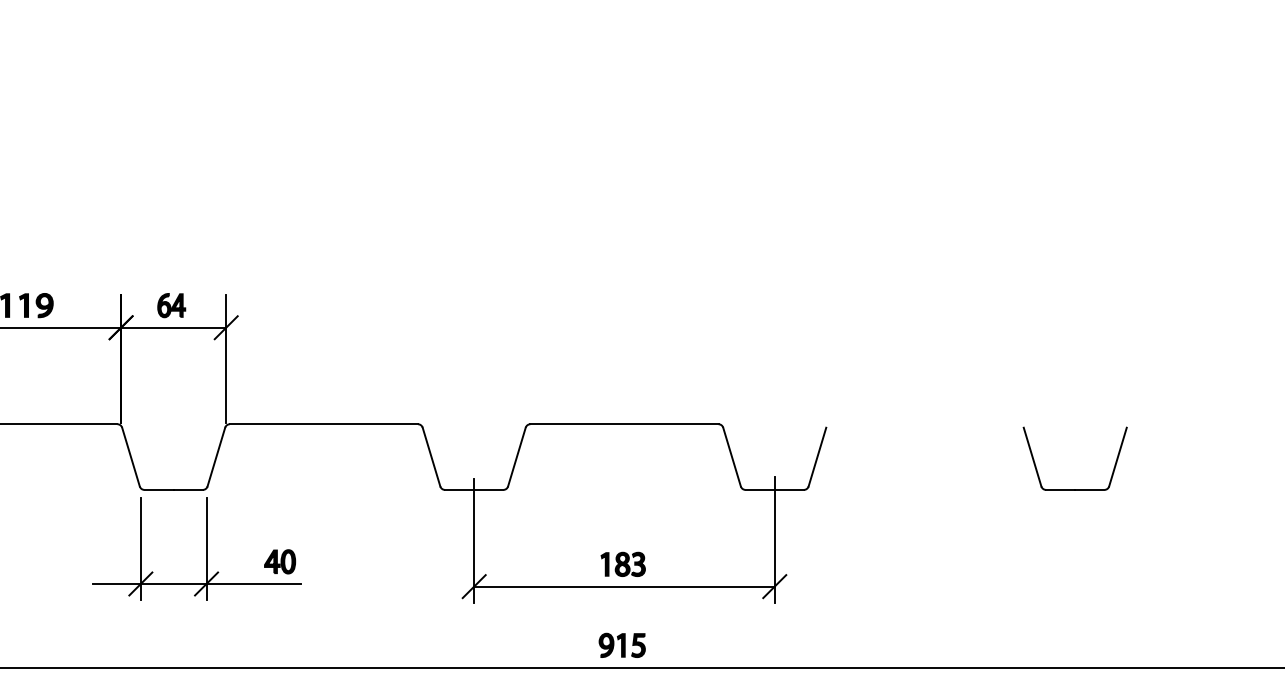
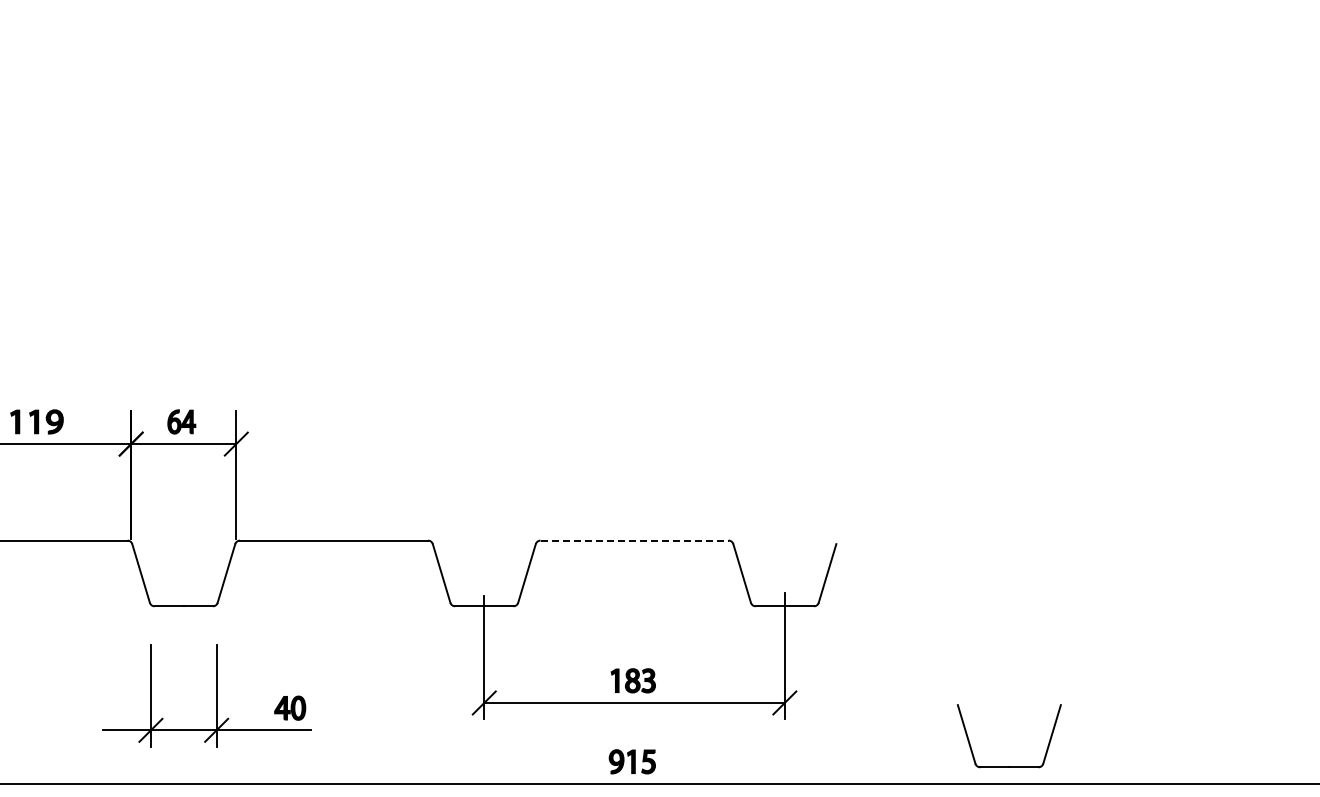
line: (625, 424) -> (635, 540), solid -> dashed
part: (1074, 489) -> (1008, 766), moved
part: (206, 549) -> (216, 695), moved

